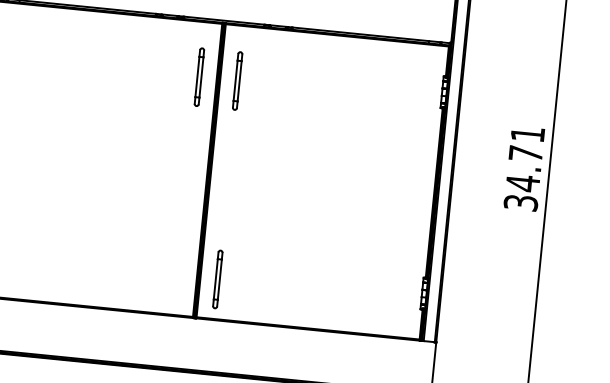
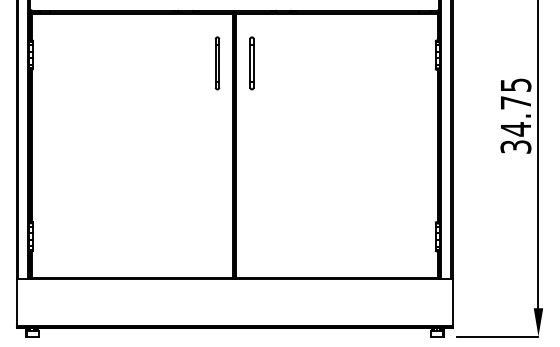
text: (528, 133) -> (516, 84), 34.71 -> 34.75
part: (217, 279) -> (251, 242), removed

